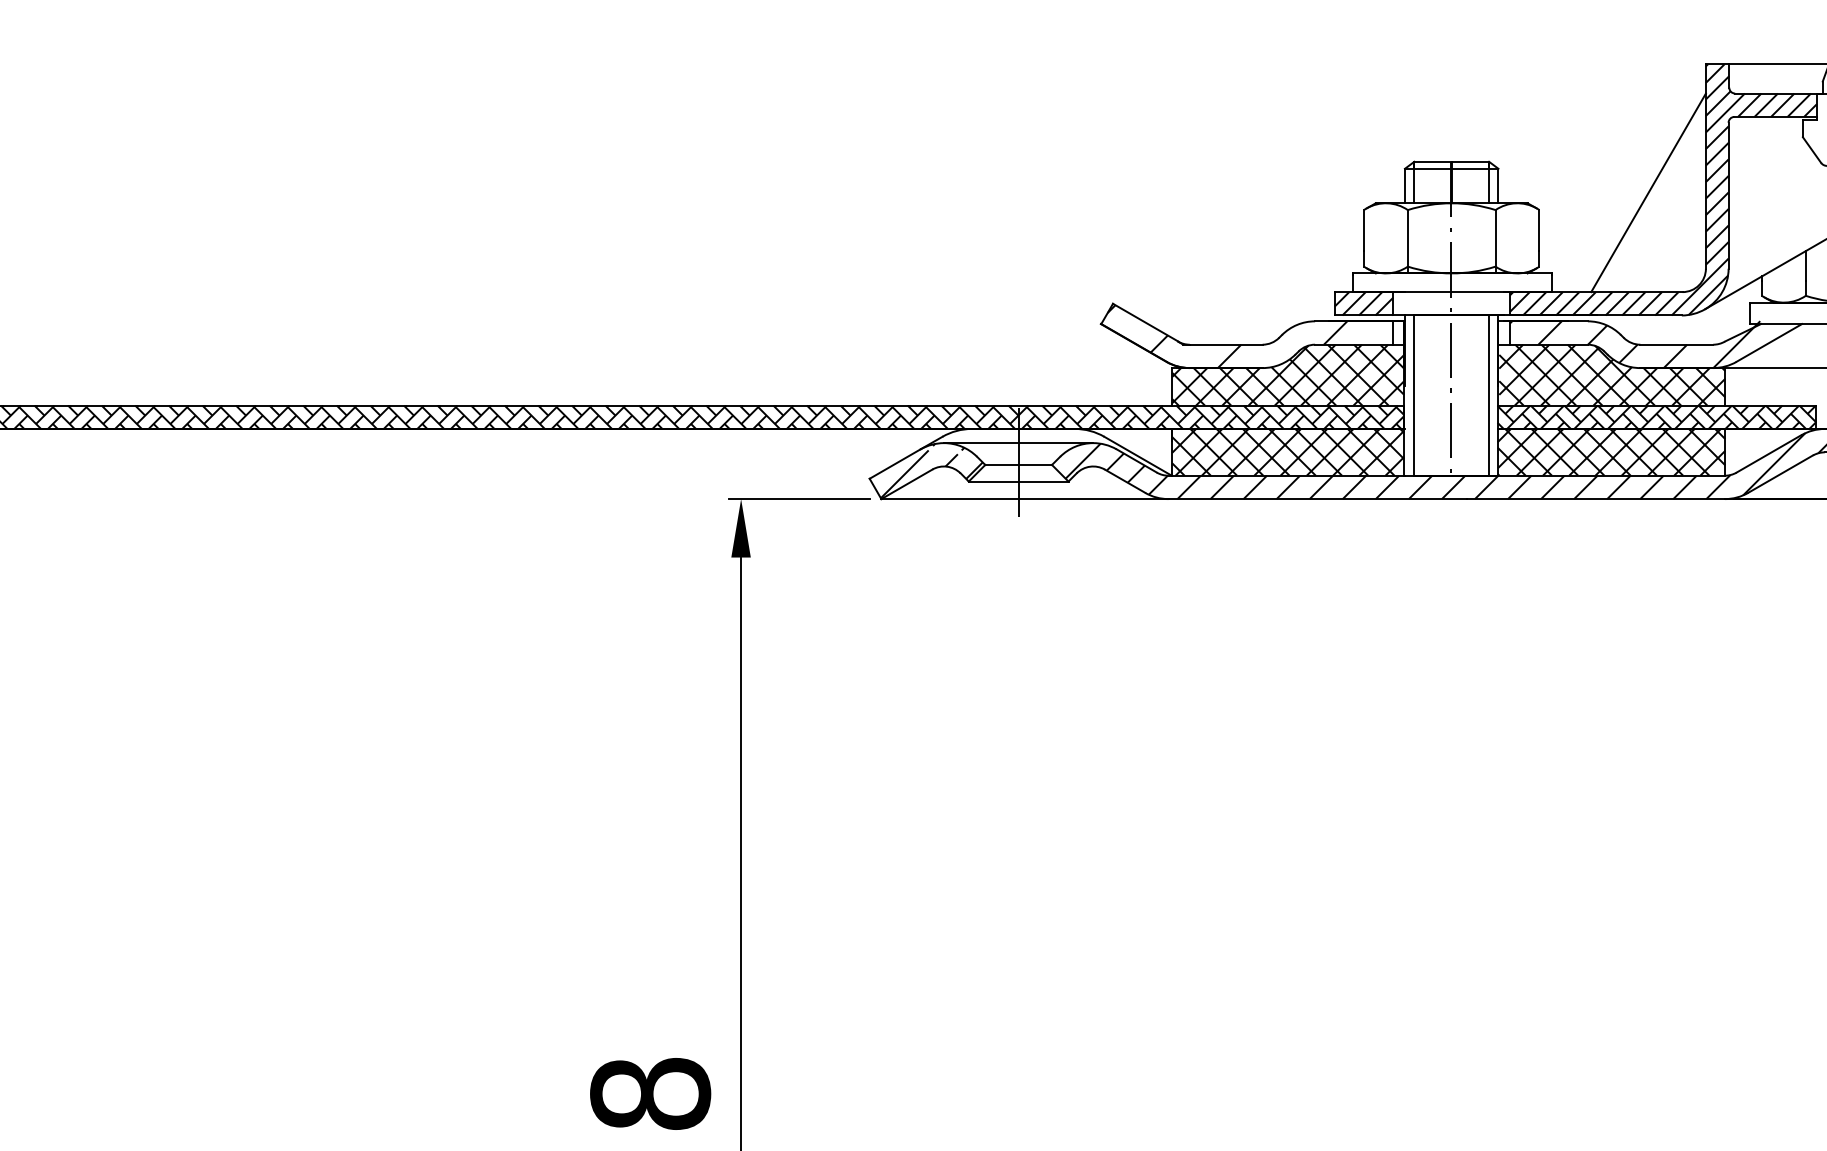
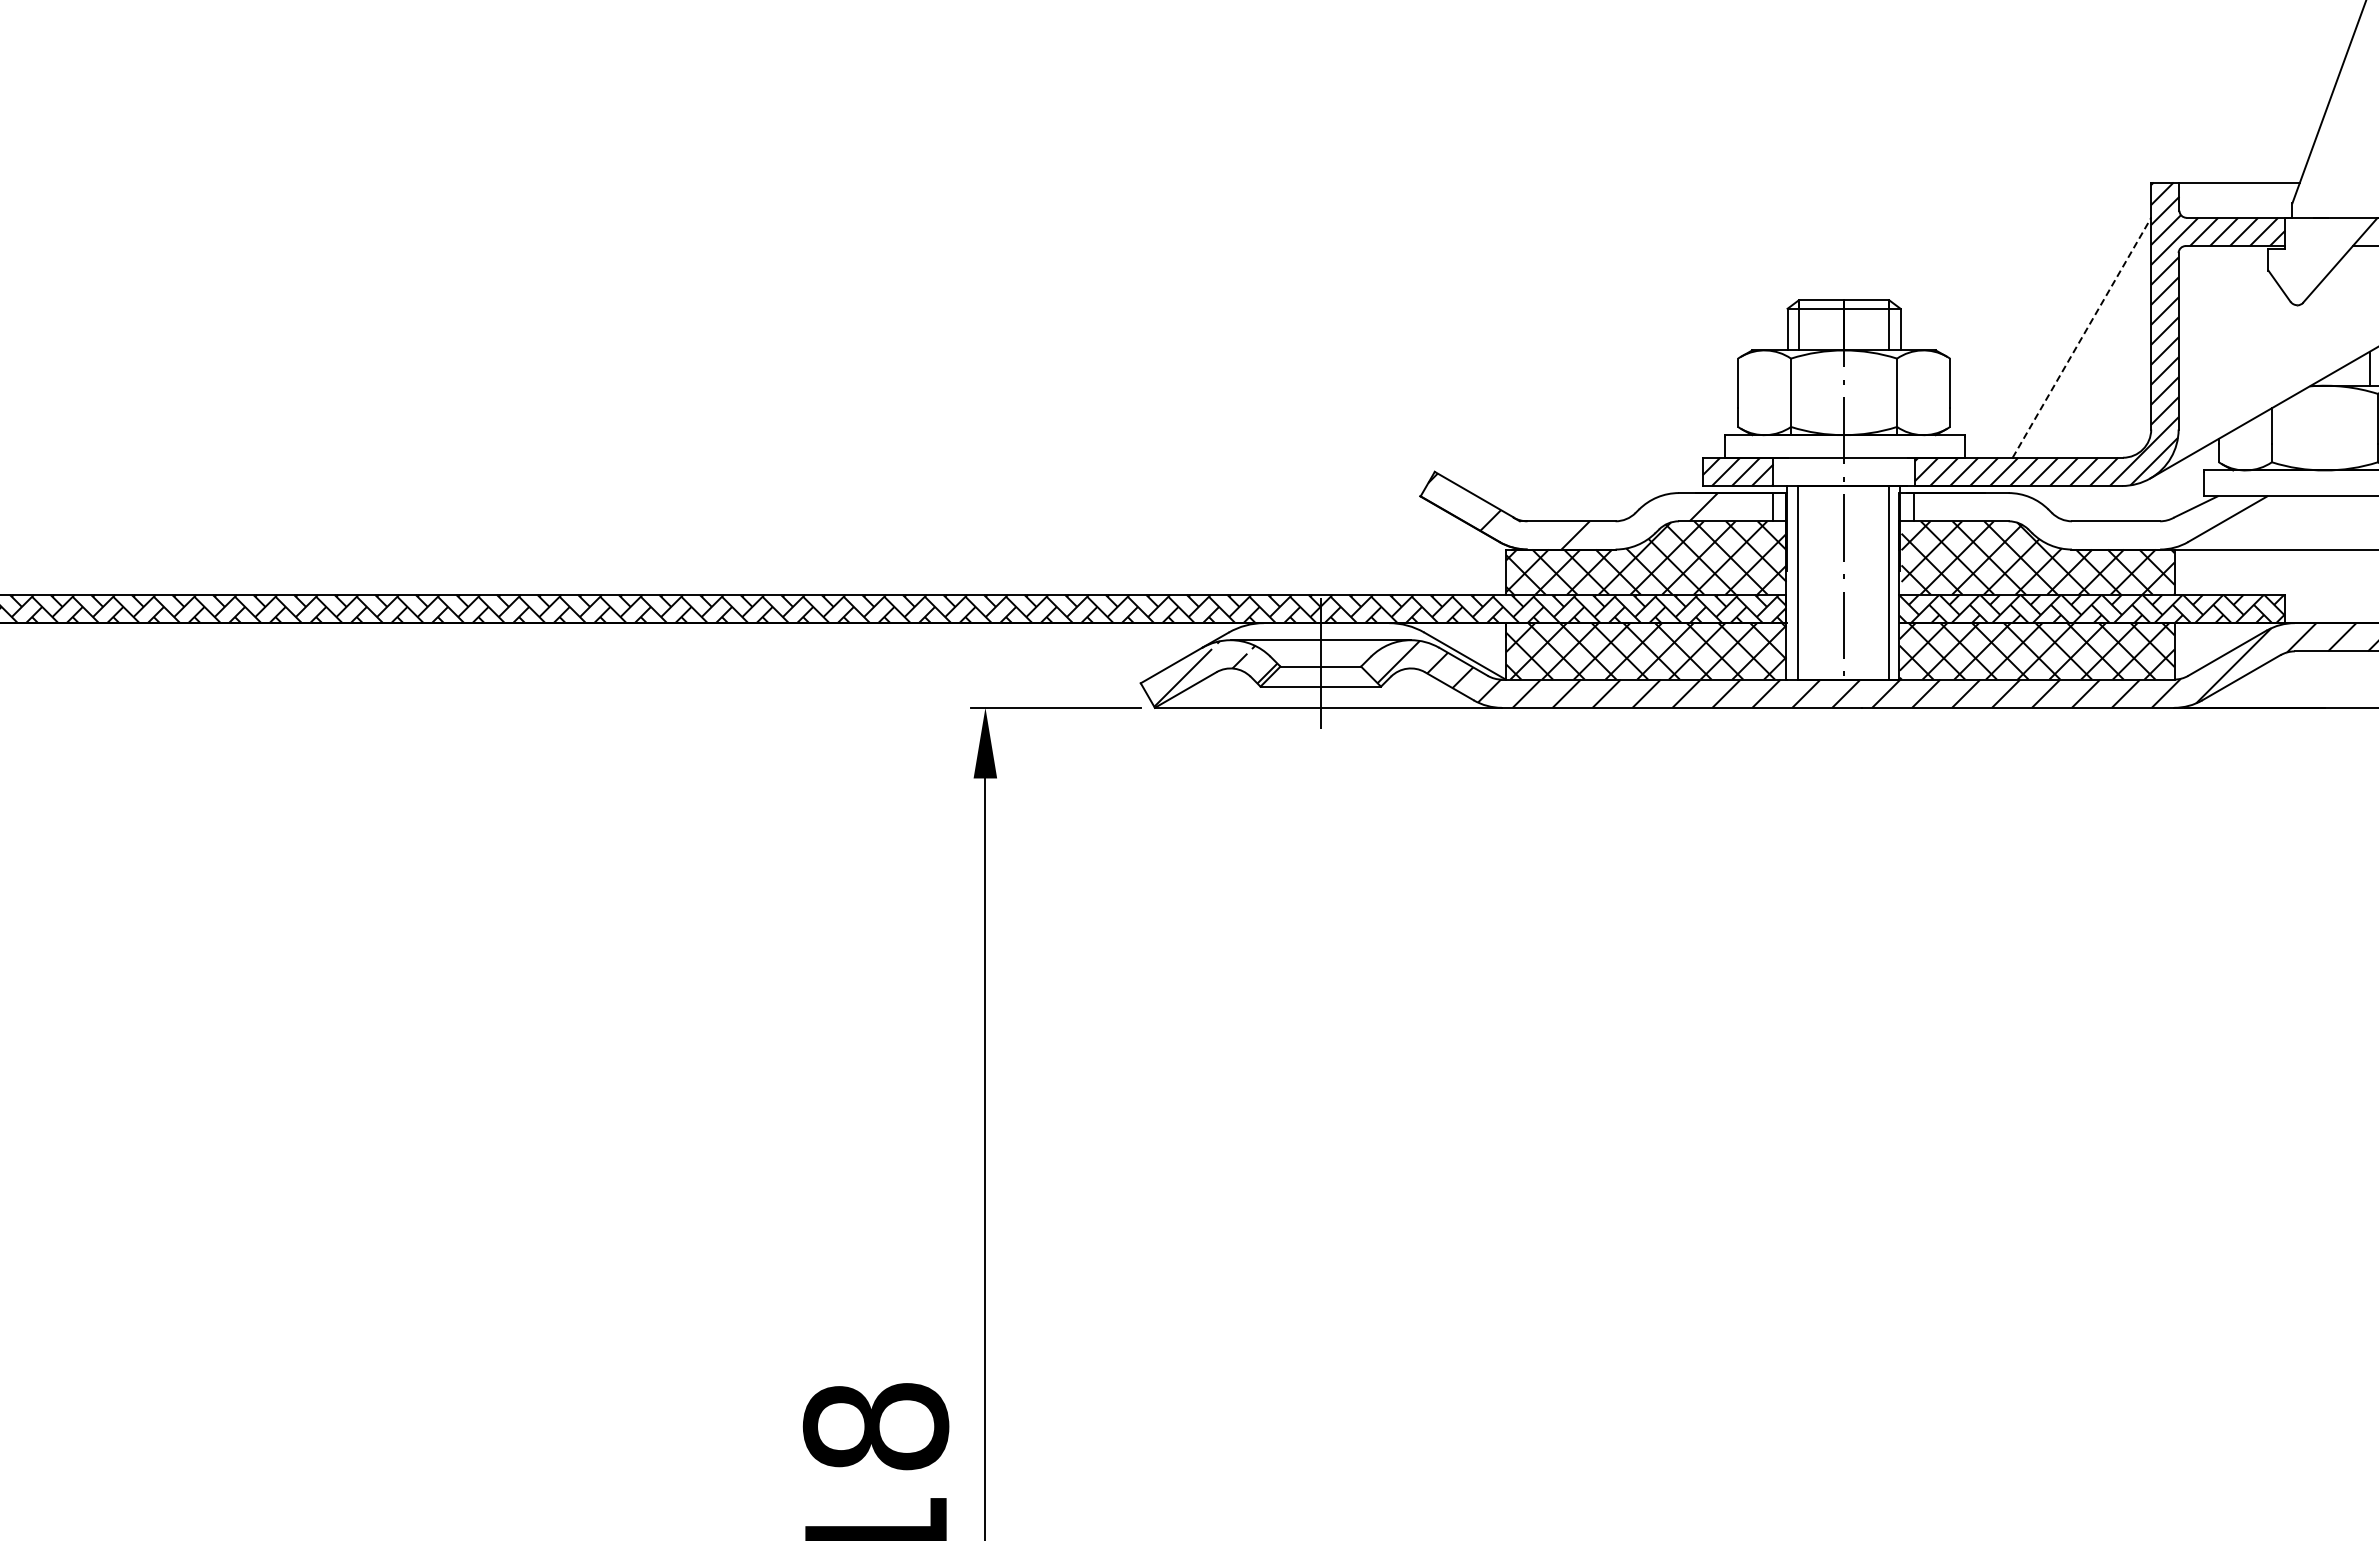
line: (1648, 192) -> (2081, 337), solid -> dashed
hatch: (1634, 344) -> (2065, 520), removed

